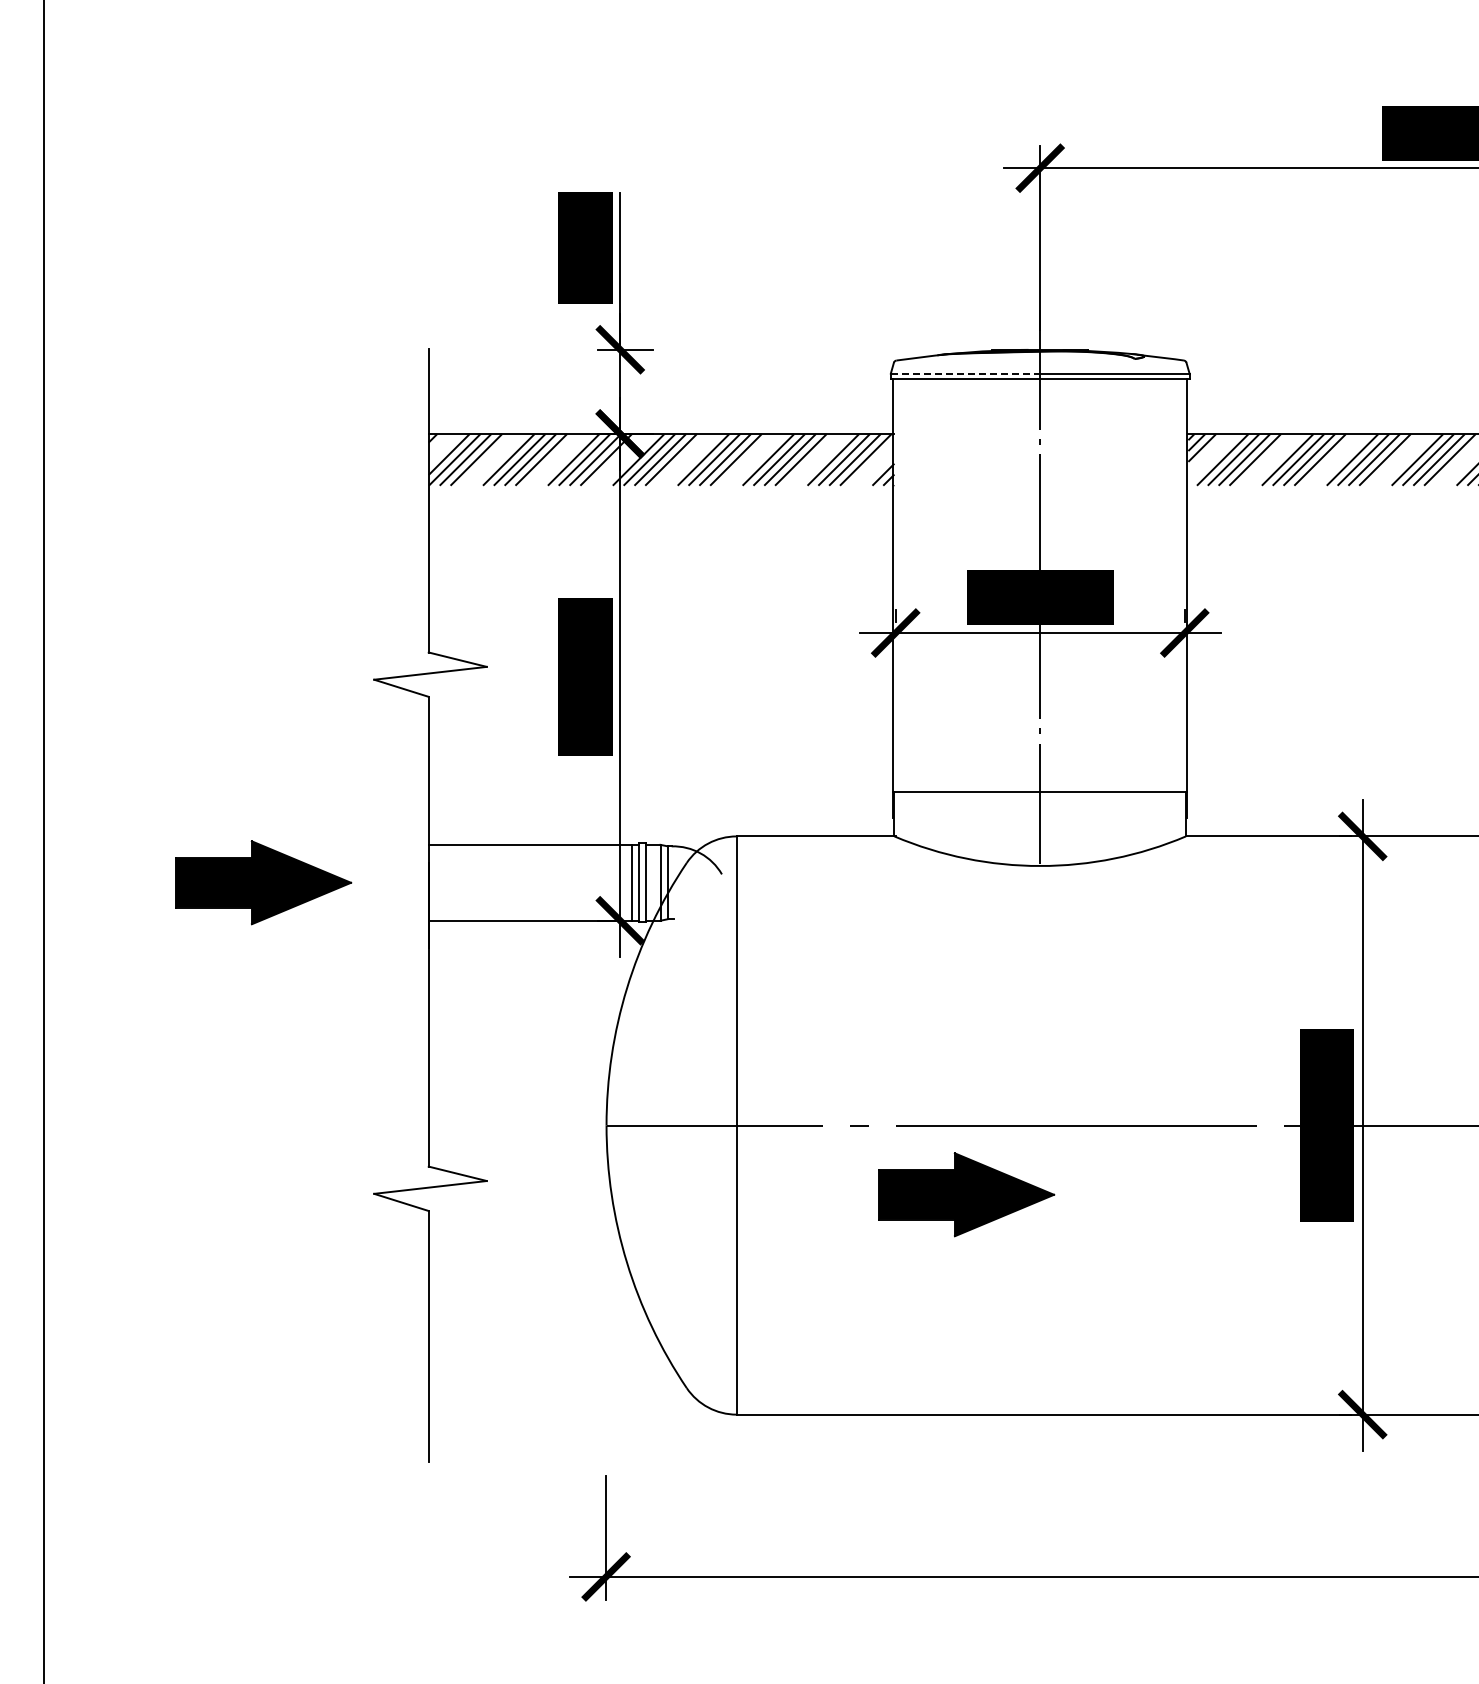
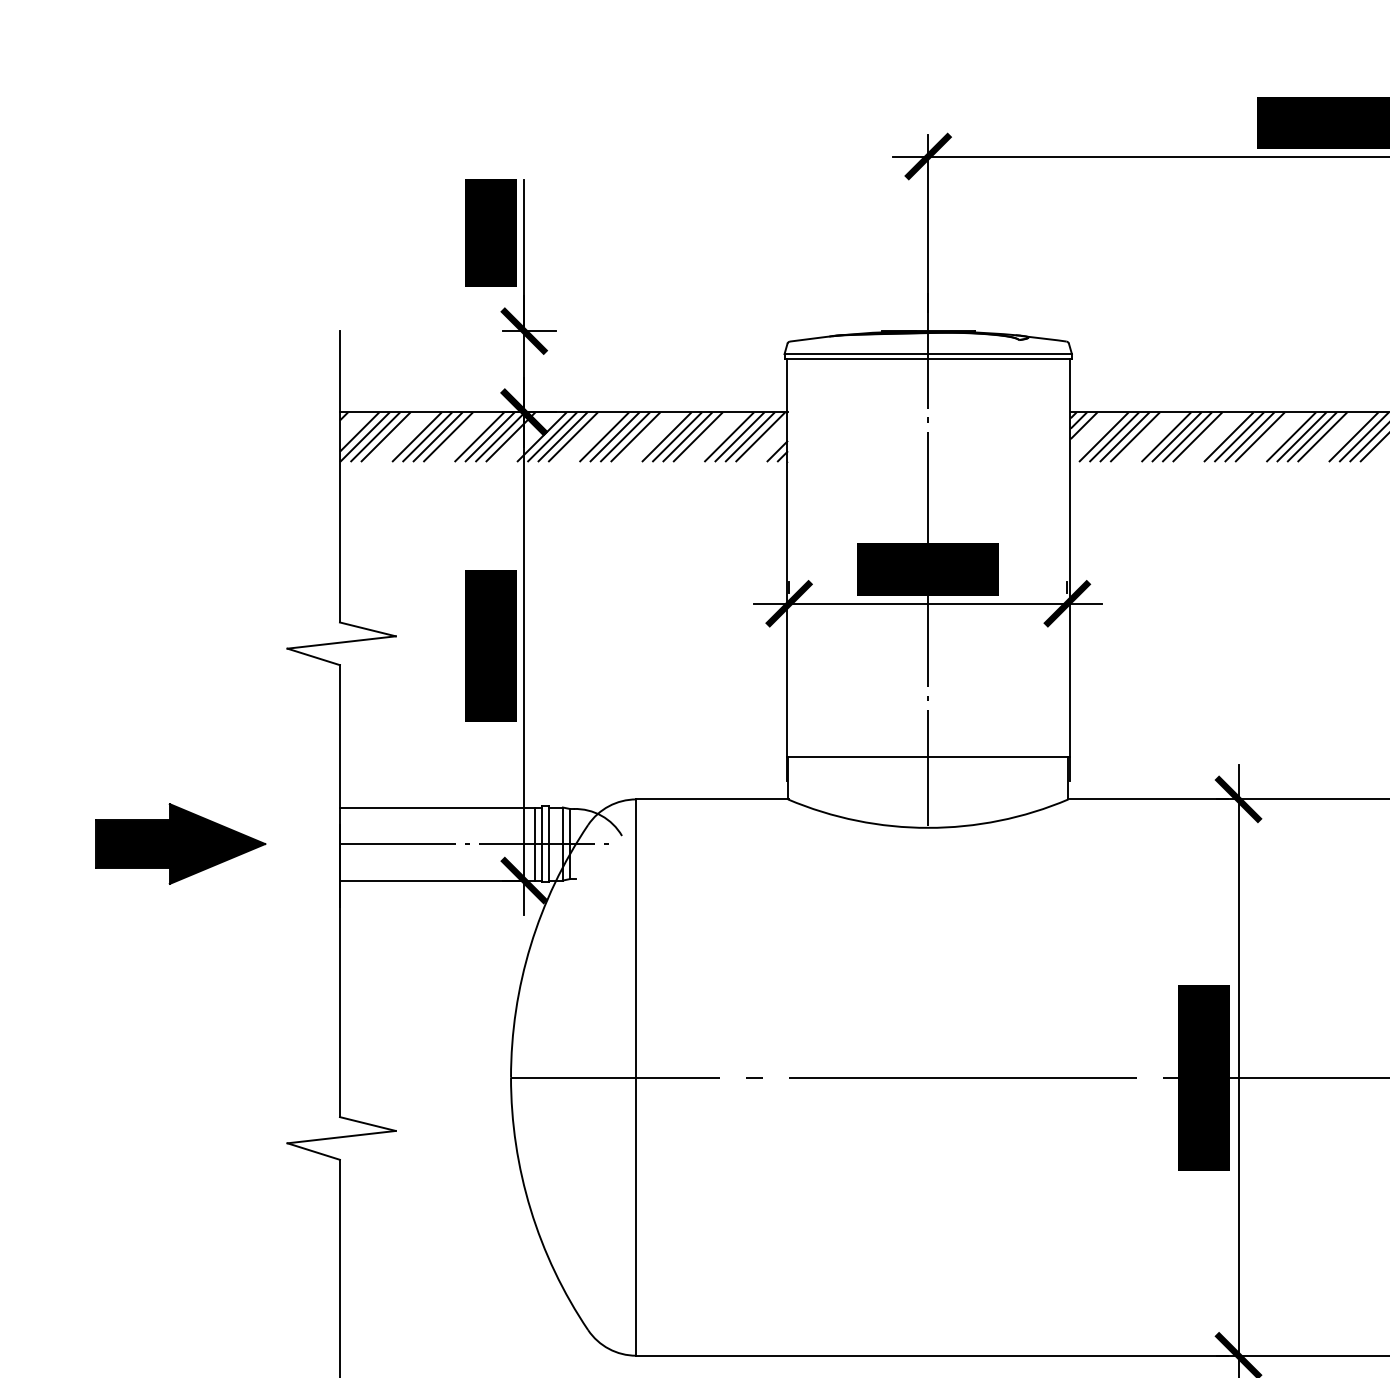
line: (965, 373) -> (856, 354), dashed -> solid
line: (570, 882) -> (476, 843), added
part: (966, 1194) -> (857, 1143), removed

